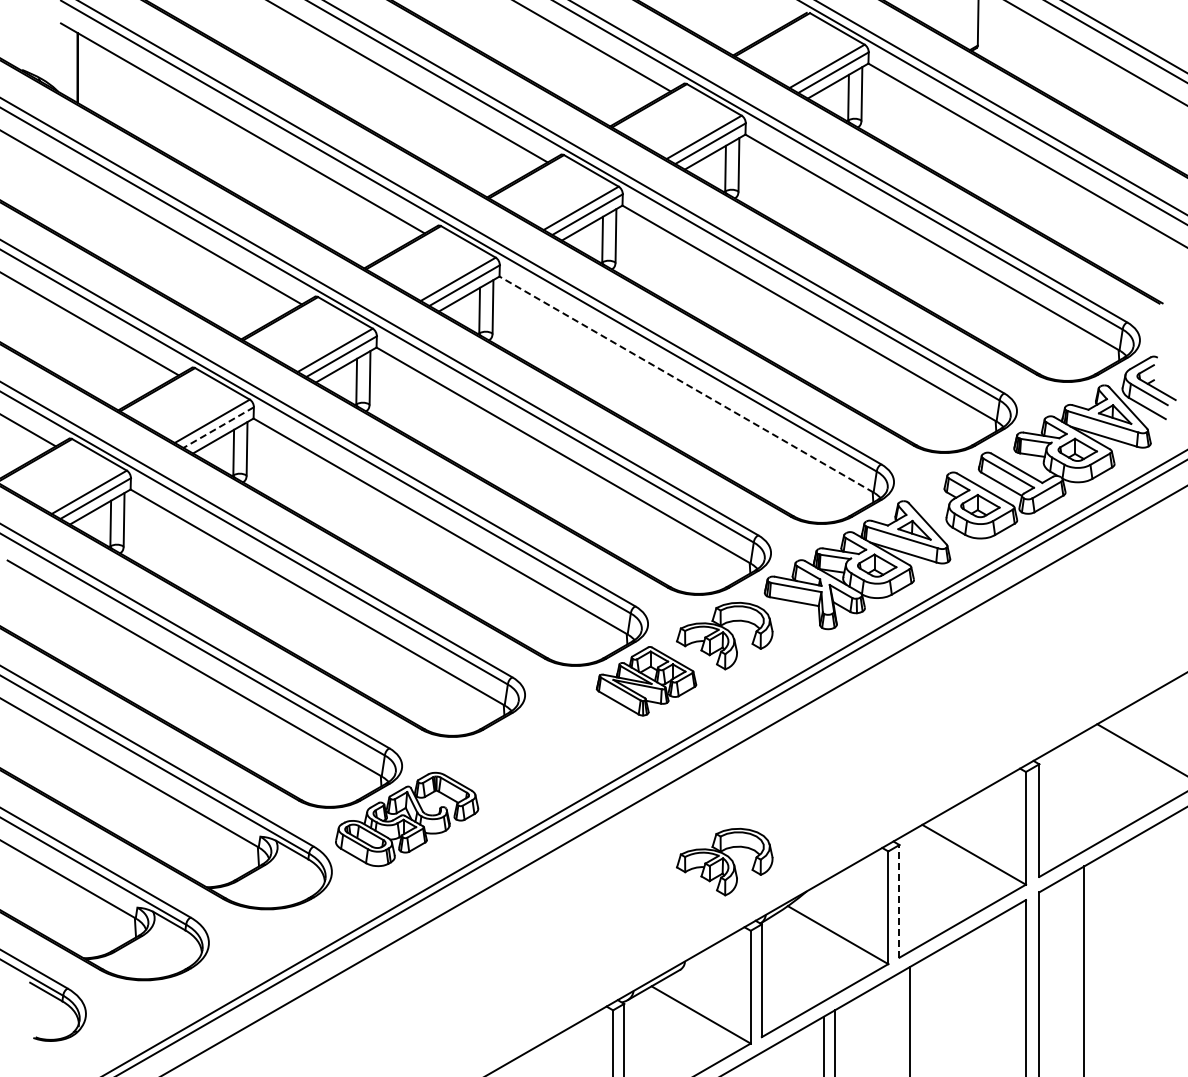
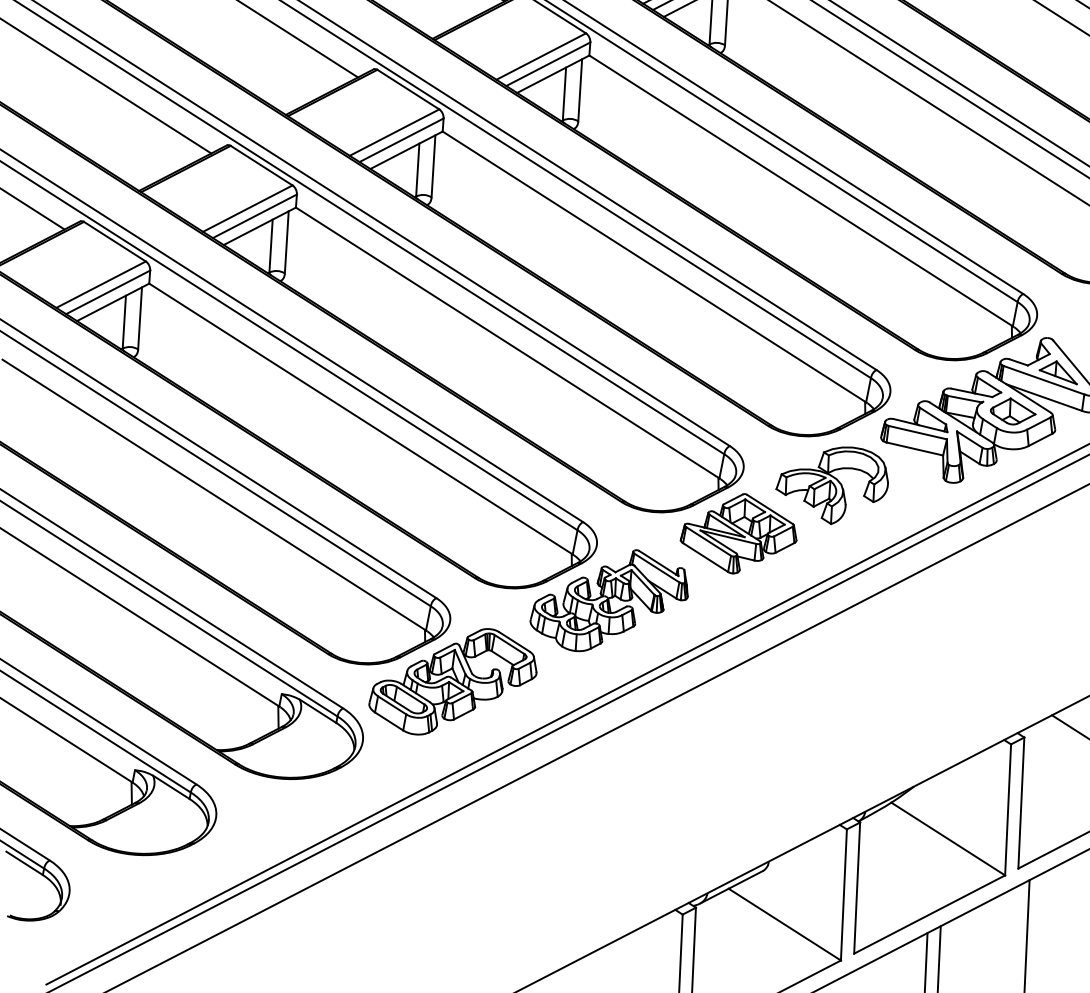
line: (686, 384) -> (801, 190), dashed -> solid
line: (218, 427) -> (254, 216), dashed -> solid
part: (537, 743) -> (608, 600), added
part: (724, 861) -> (820, 747), removed
line: (899, 900) -> (1021, 802), dashed -> solid

